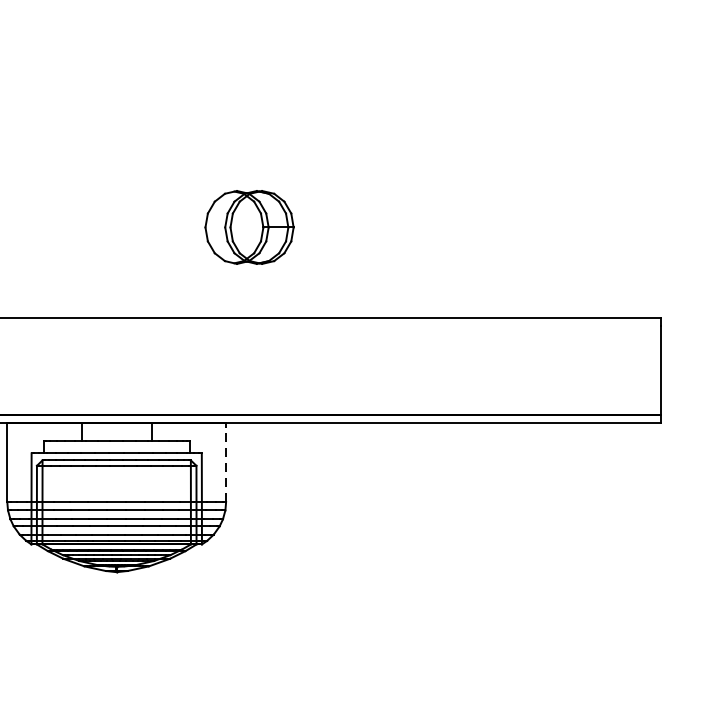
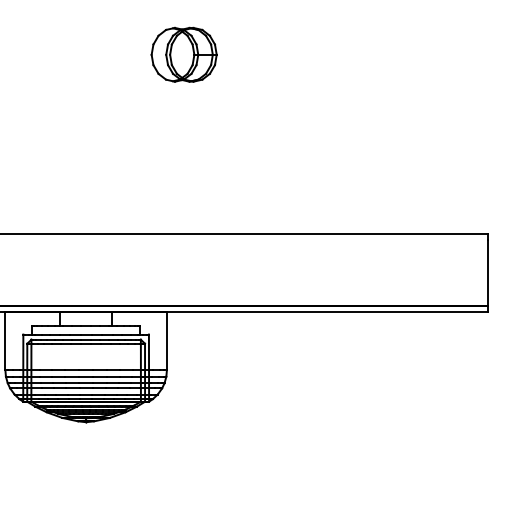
part: (248, 227) -> (183, 54), moved
line: (225, 461) -> (166, 340), dashed -> solid

